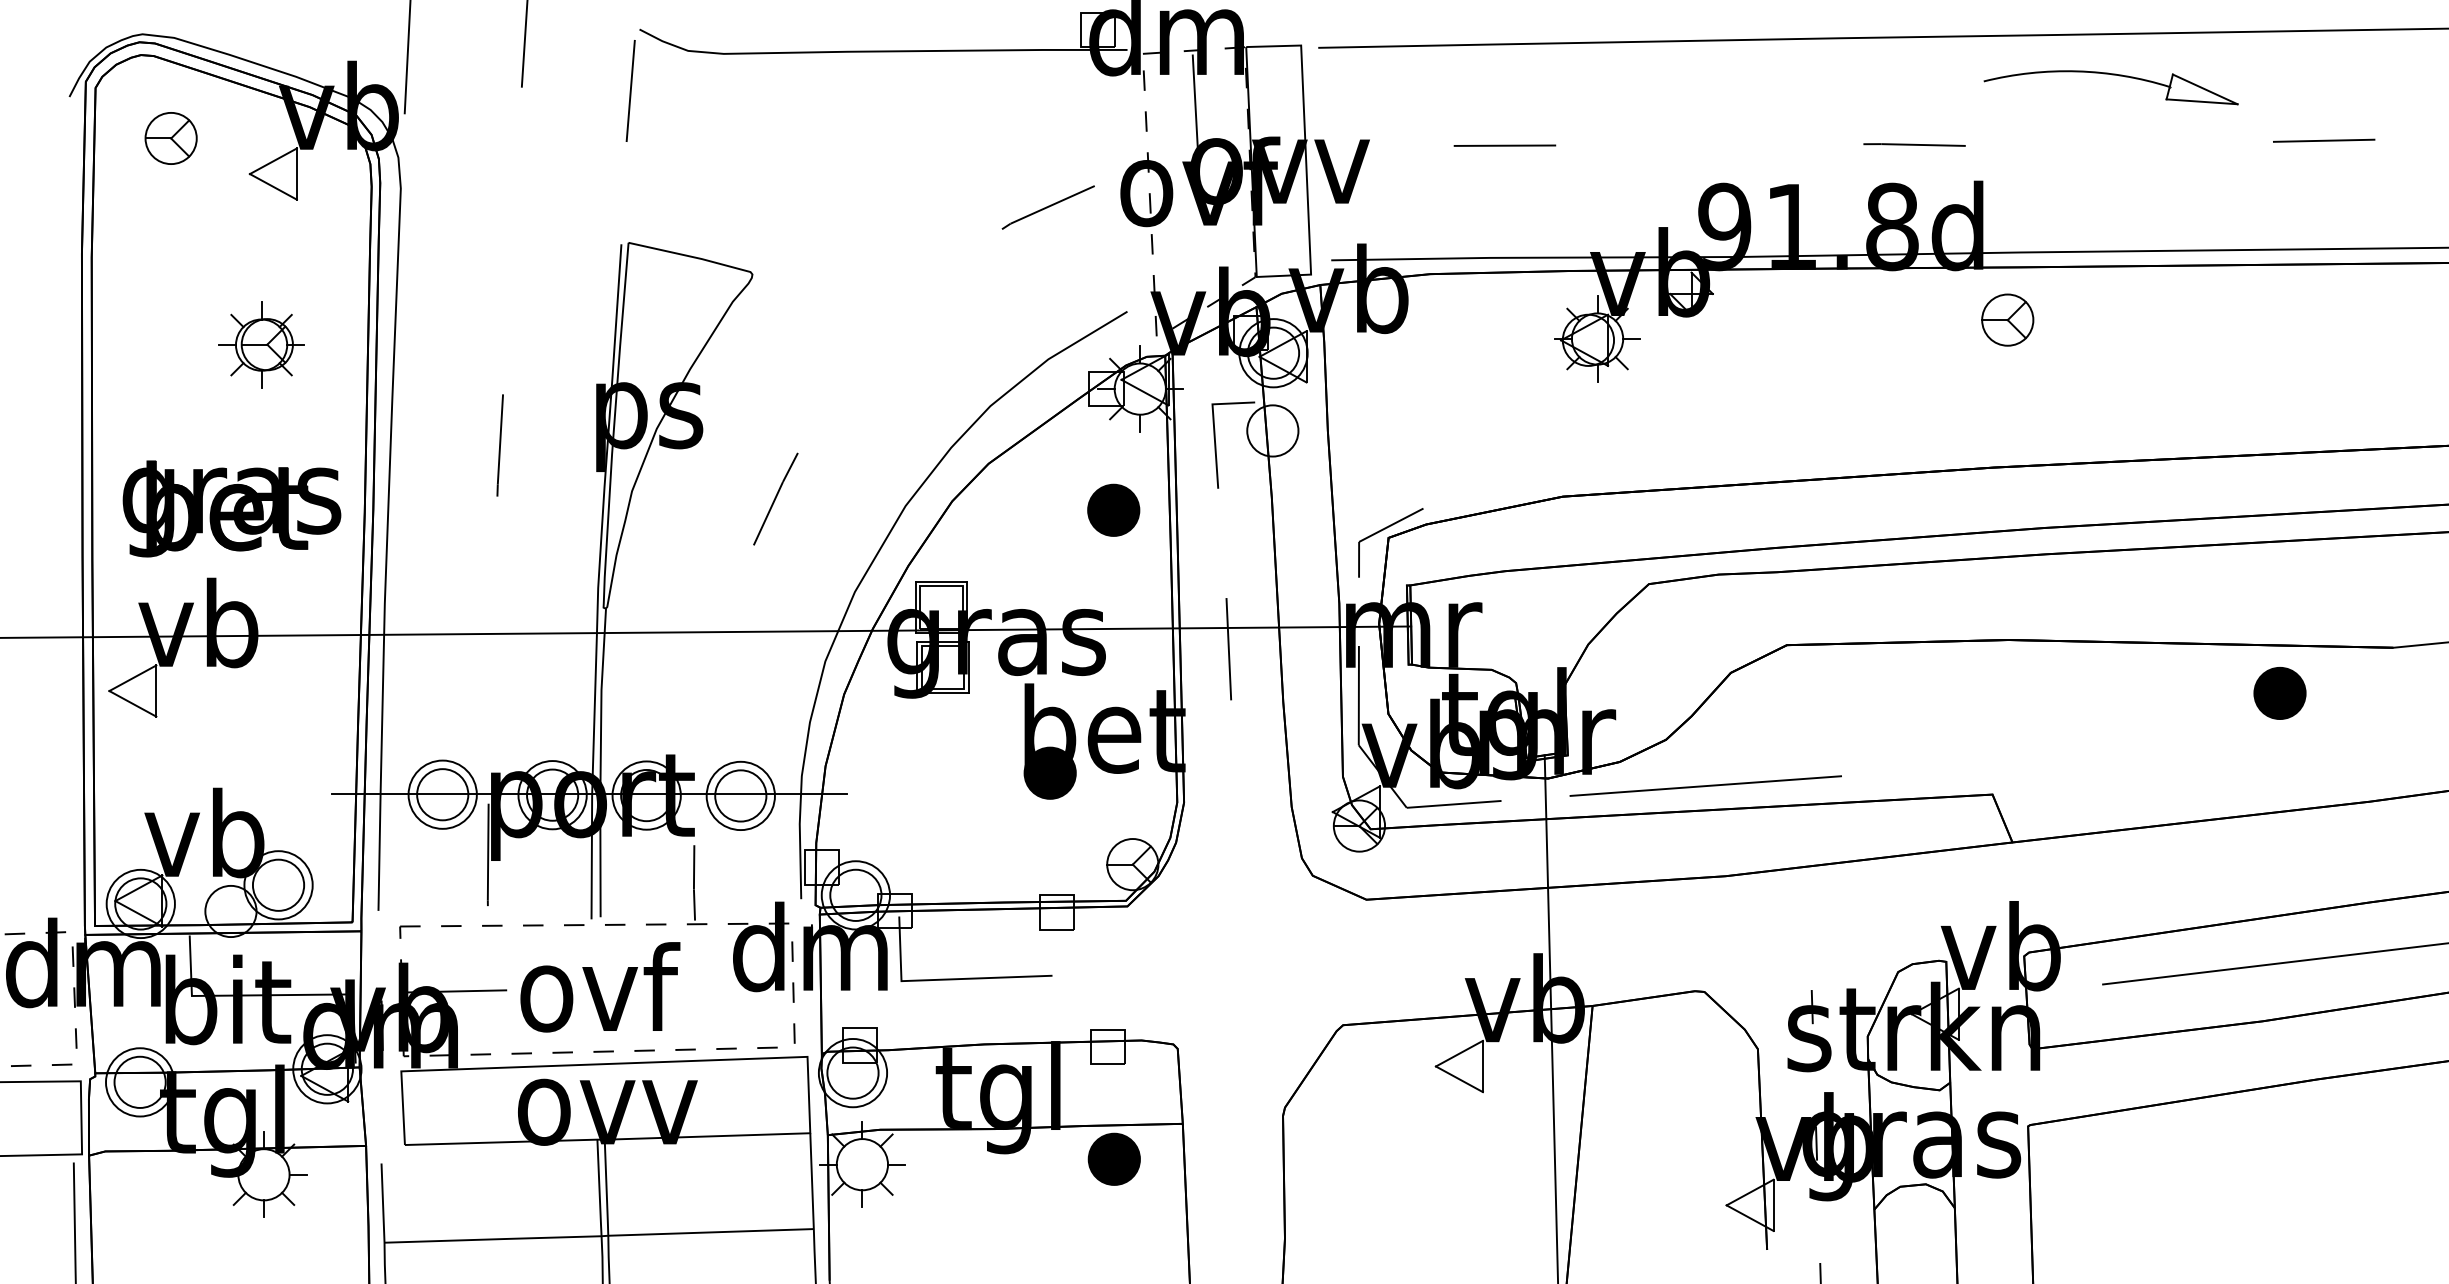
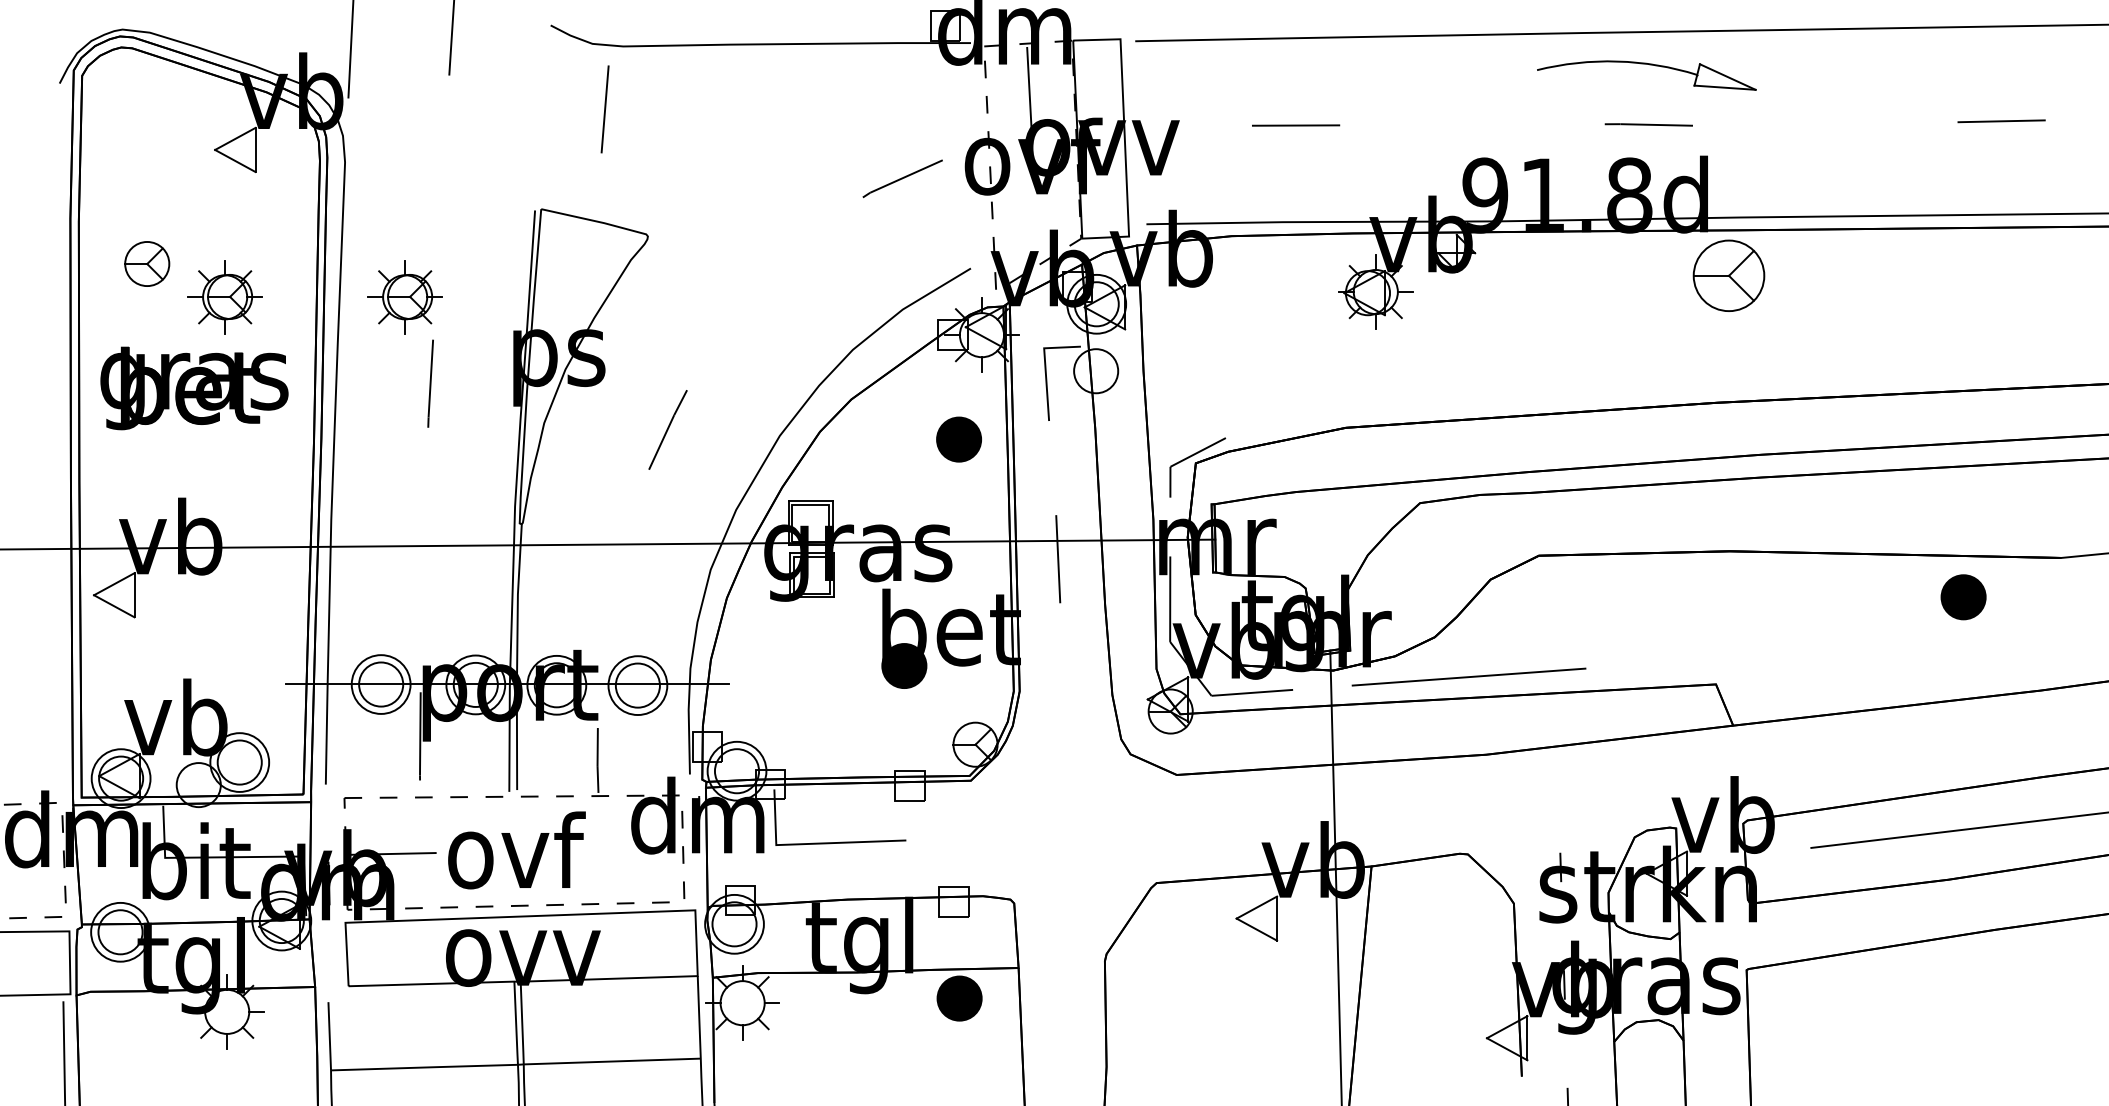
part: (2111, 75) -> (1647, 65), moved
line: (630, 90) -> (604, 108), moved
part: (170, 138) -> (146, 264), moved
part: (2007, 319) -> (1728, 275), size x1.6
part: (470, 344) -> (405, 296), added
text: (231, 508) -> (194, 388), moved

